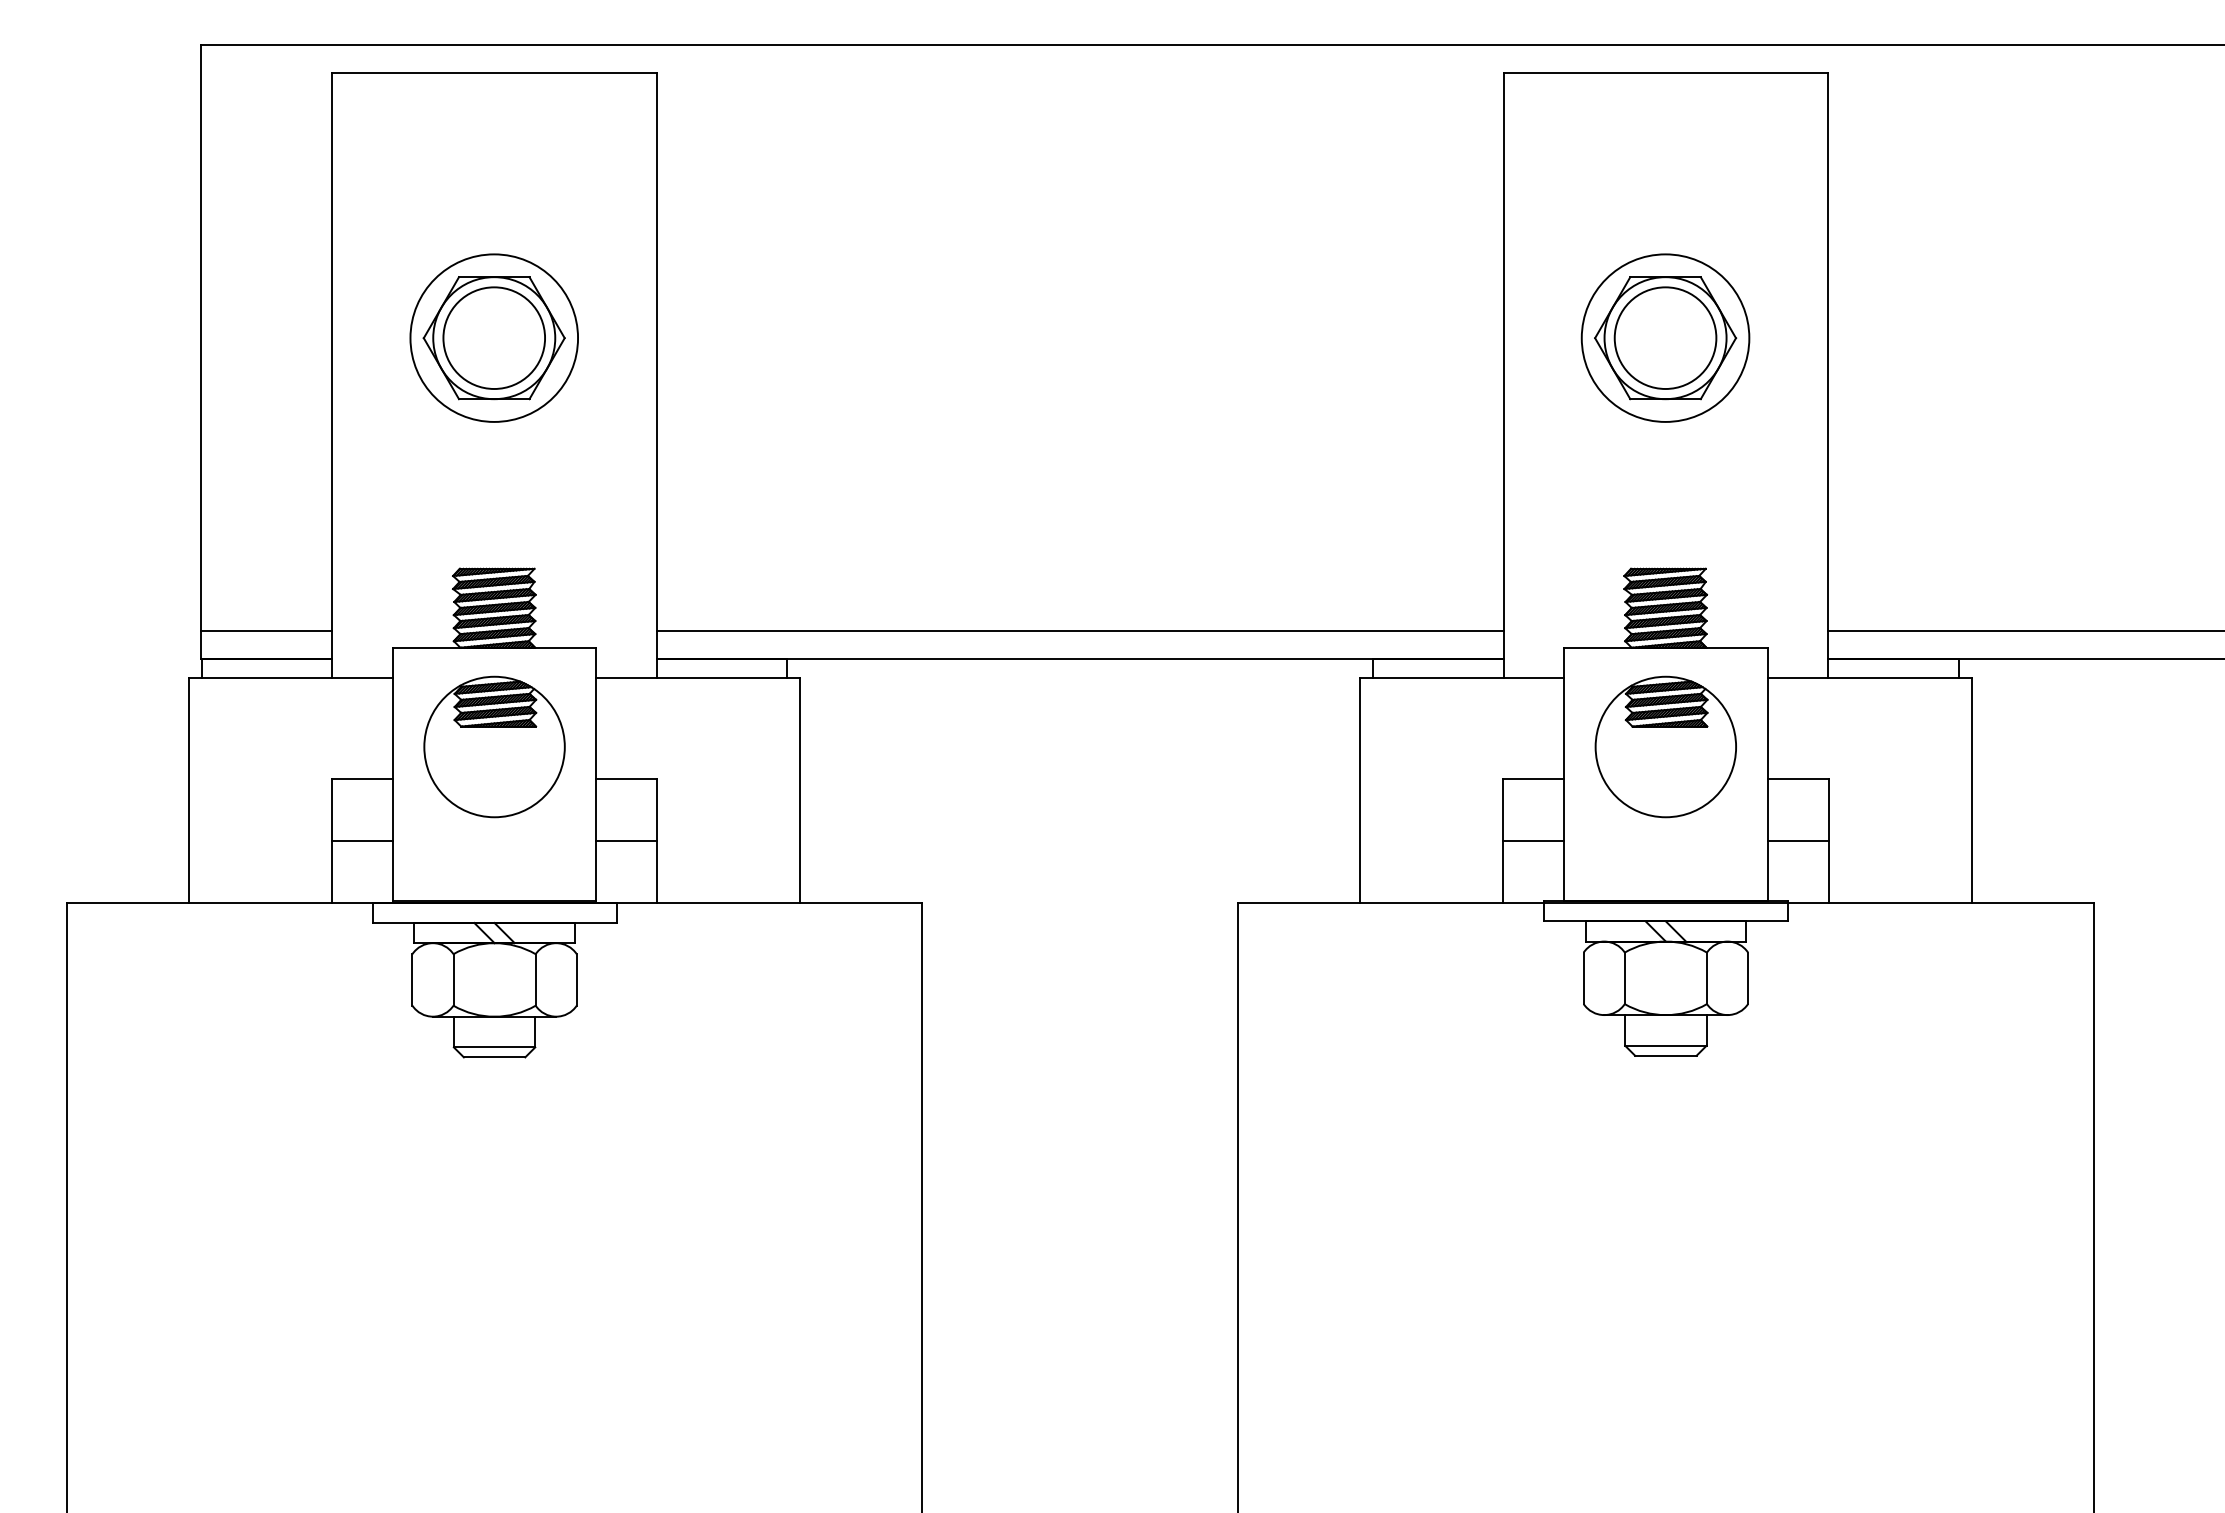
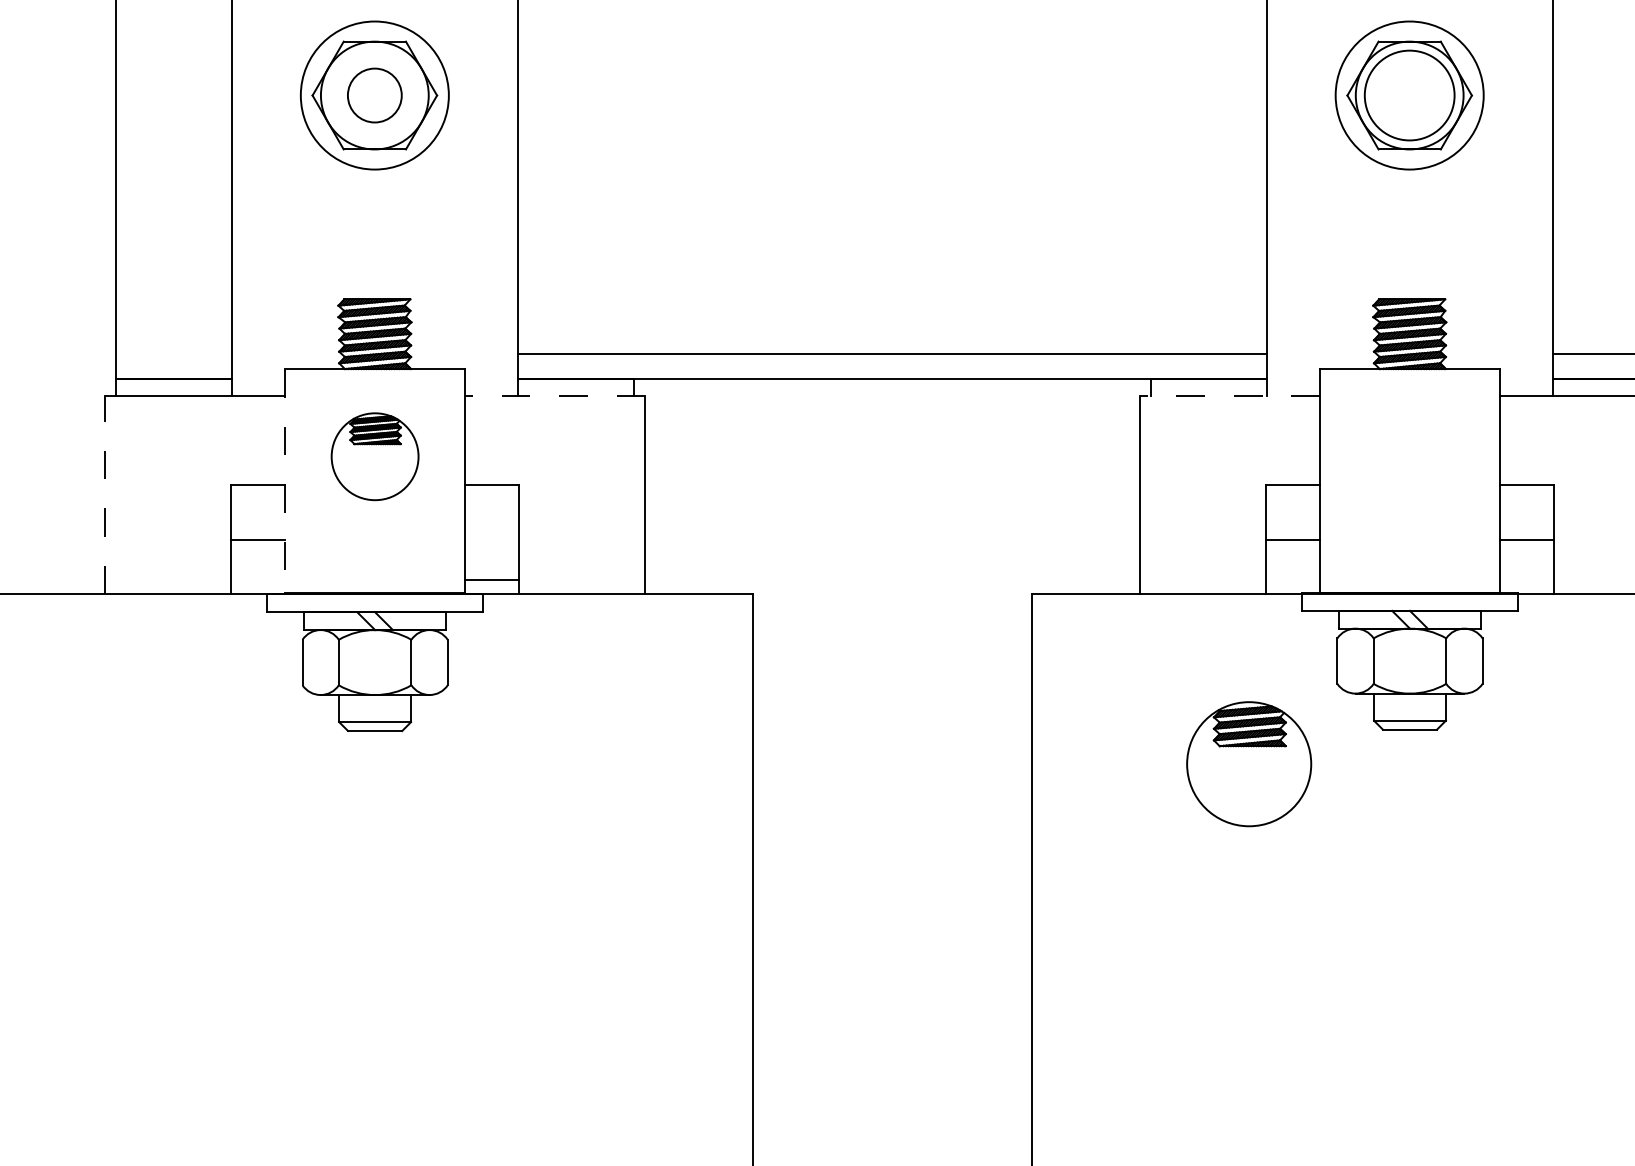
circle: (494, 338) -> (375, 95), size x0.6
line: (266, 631) -> (173, 354), removed
line: (697, 678) -> (554, 396), solid -> dashed
line: (1461, 678) -> (1229, 396), solid -> dashed
part: (494, 746) -> (375, 456), size x0.7
part: (1665, 746) -> (1248, 763), moved
line: (392, 774) -> (284, 481), solid -> dashed
line: (188, 789) -> (104, 494), solid -> dashed
line: (626, 840) -> (491, 579), moved

